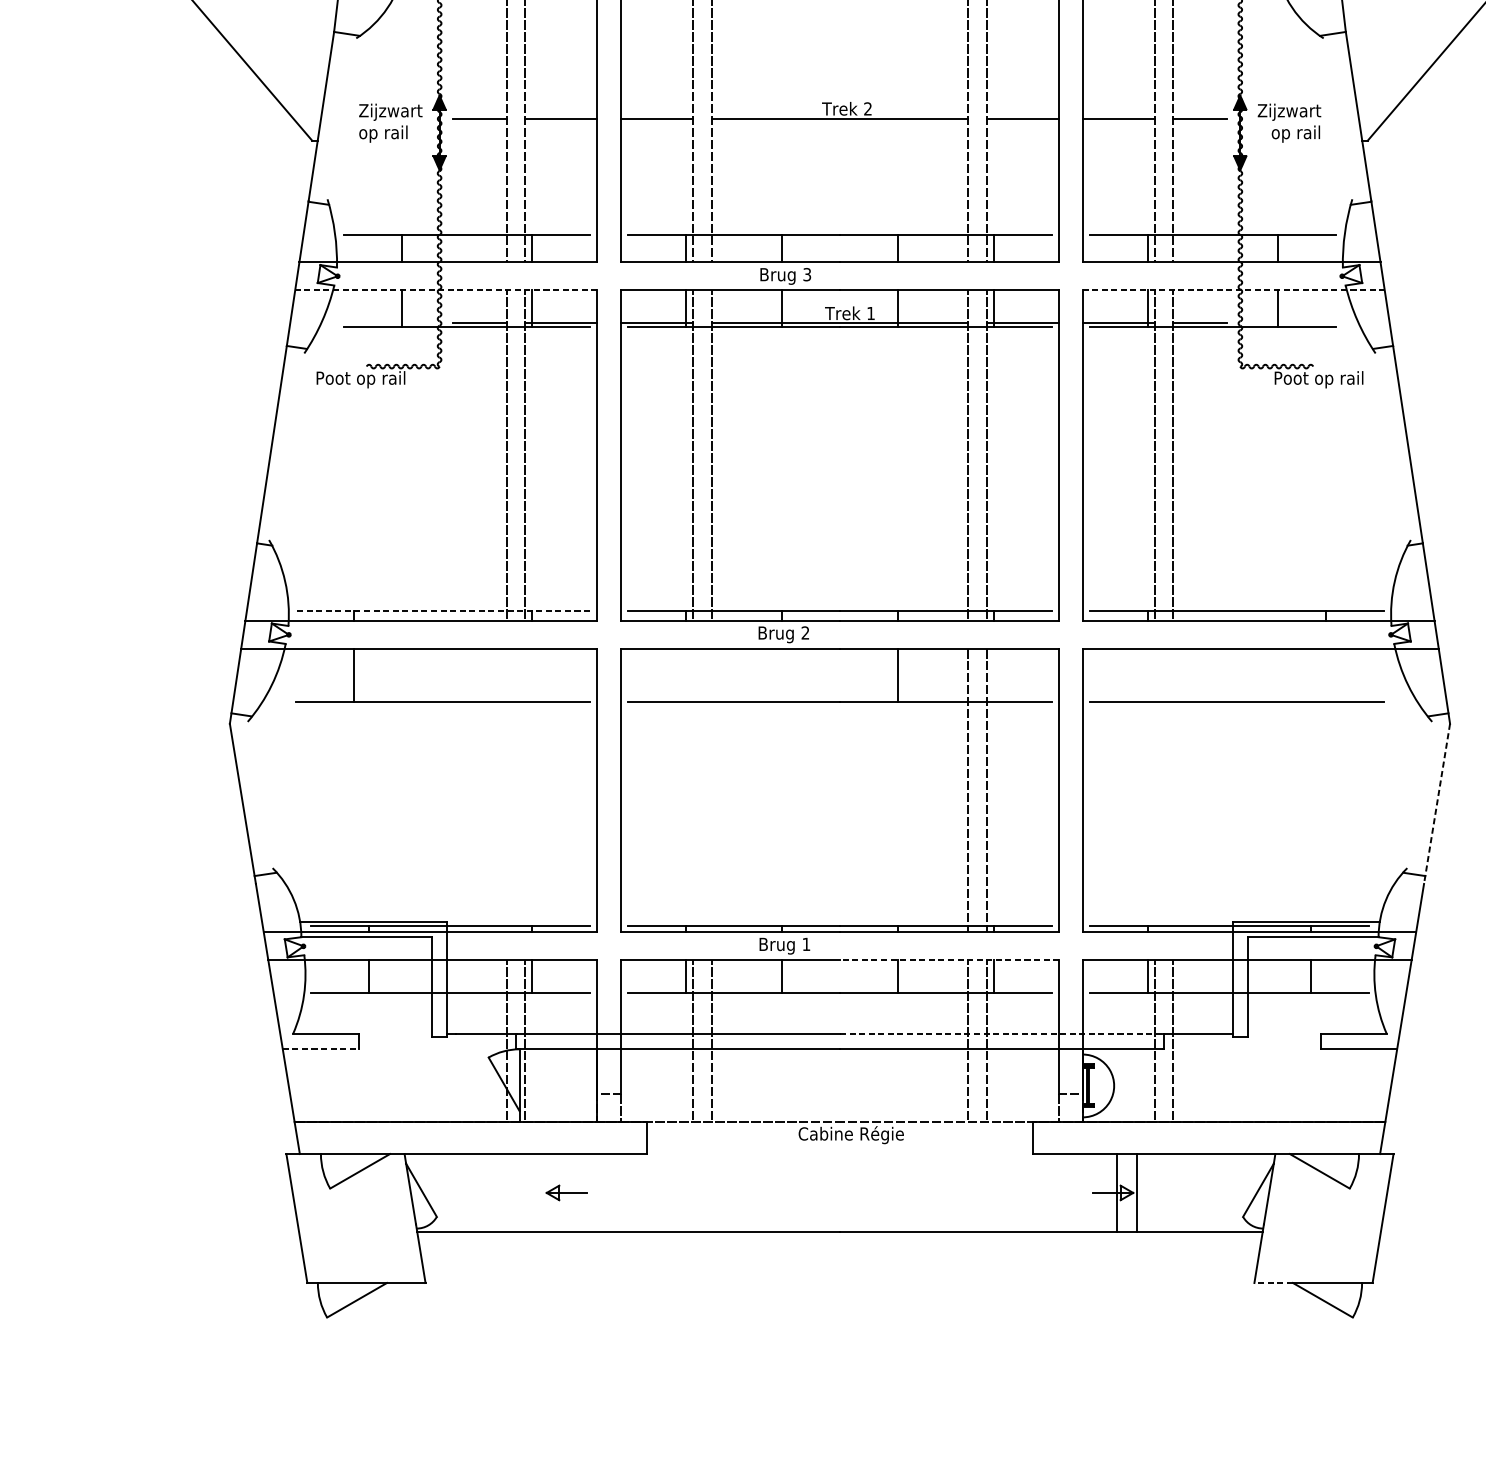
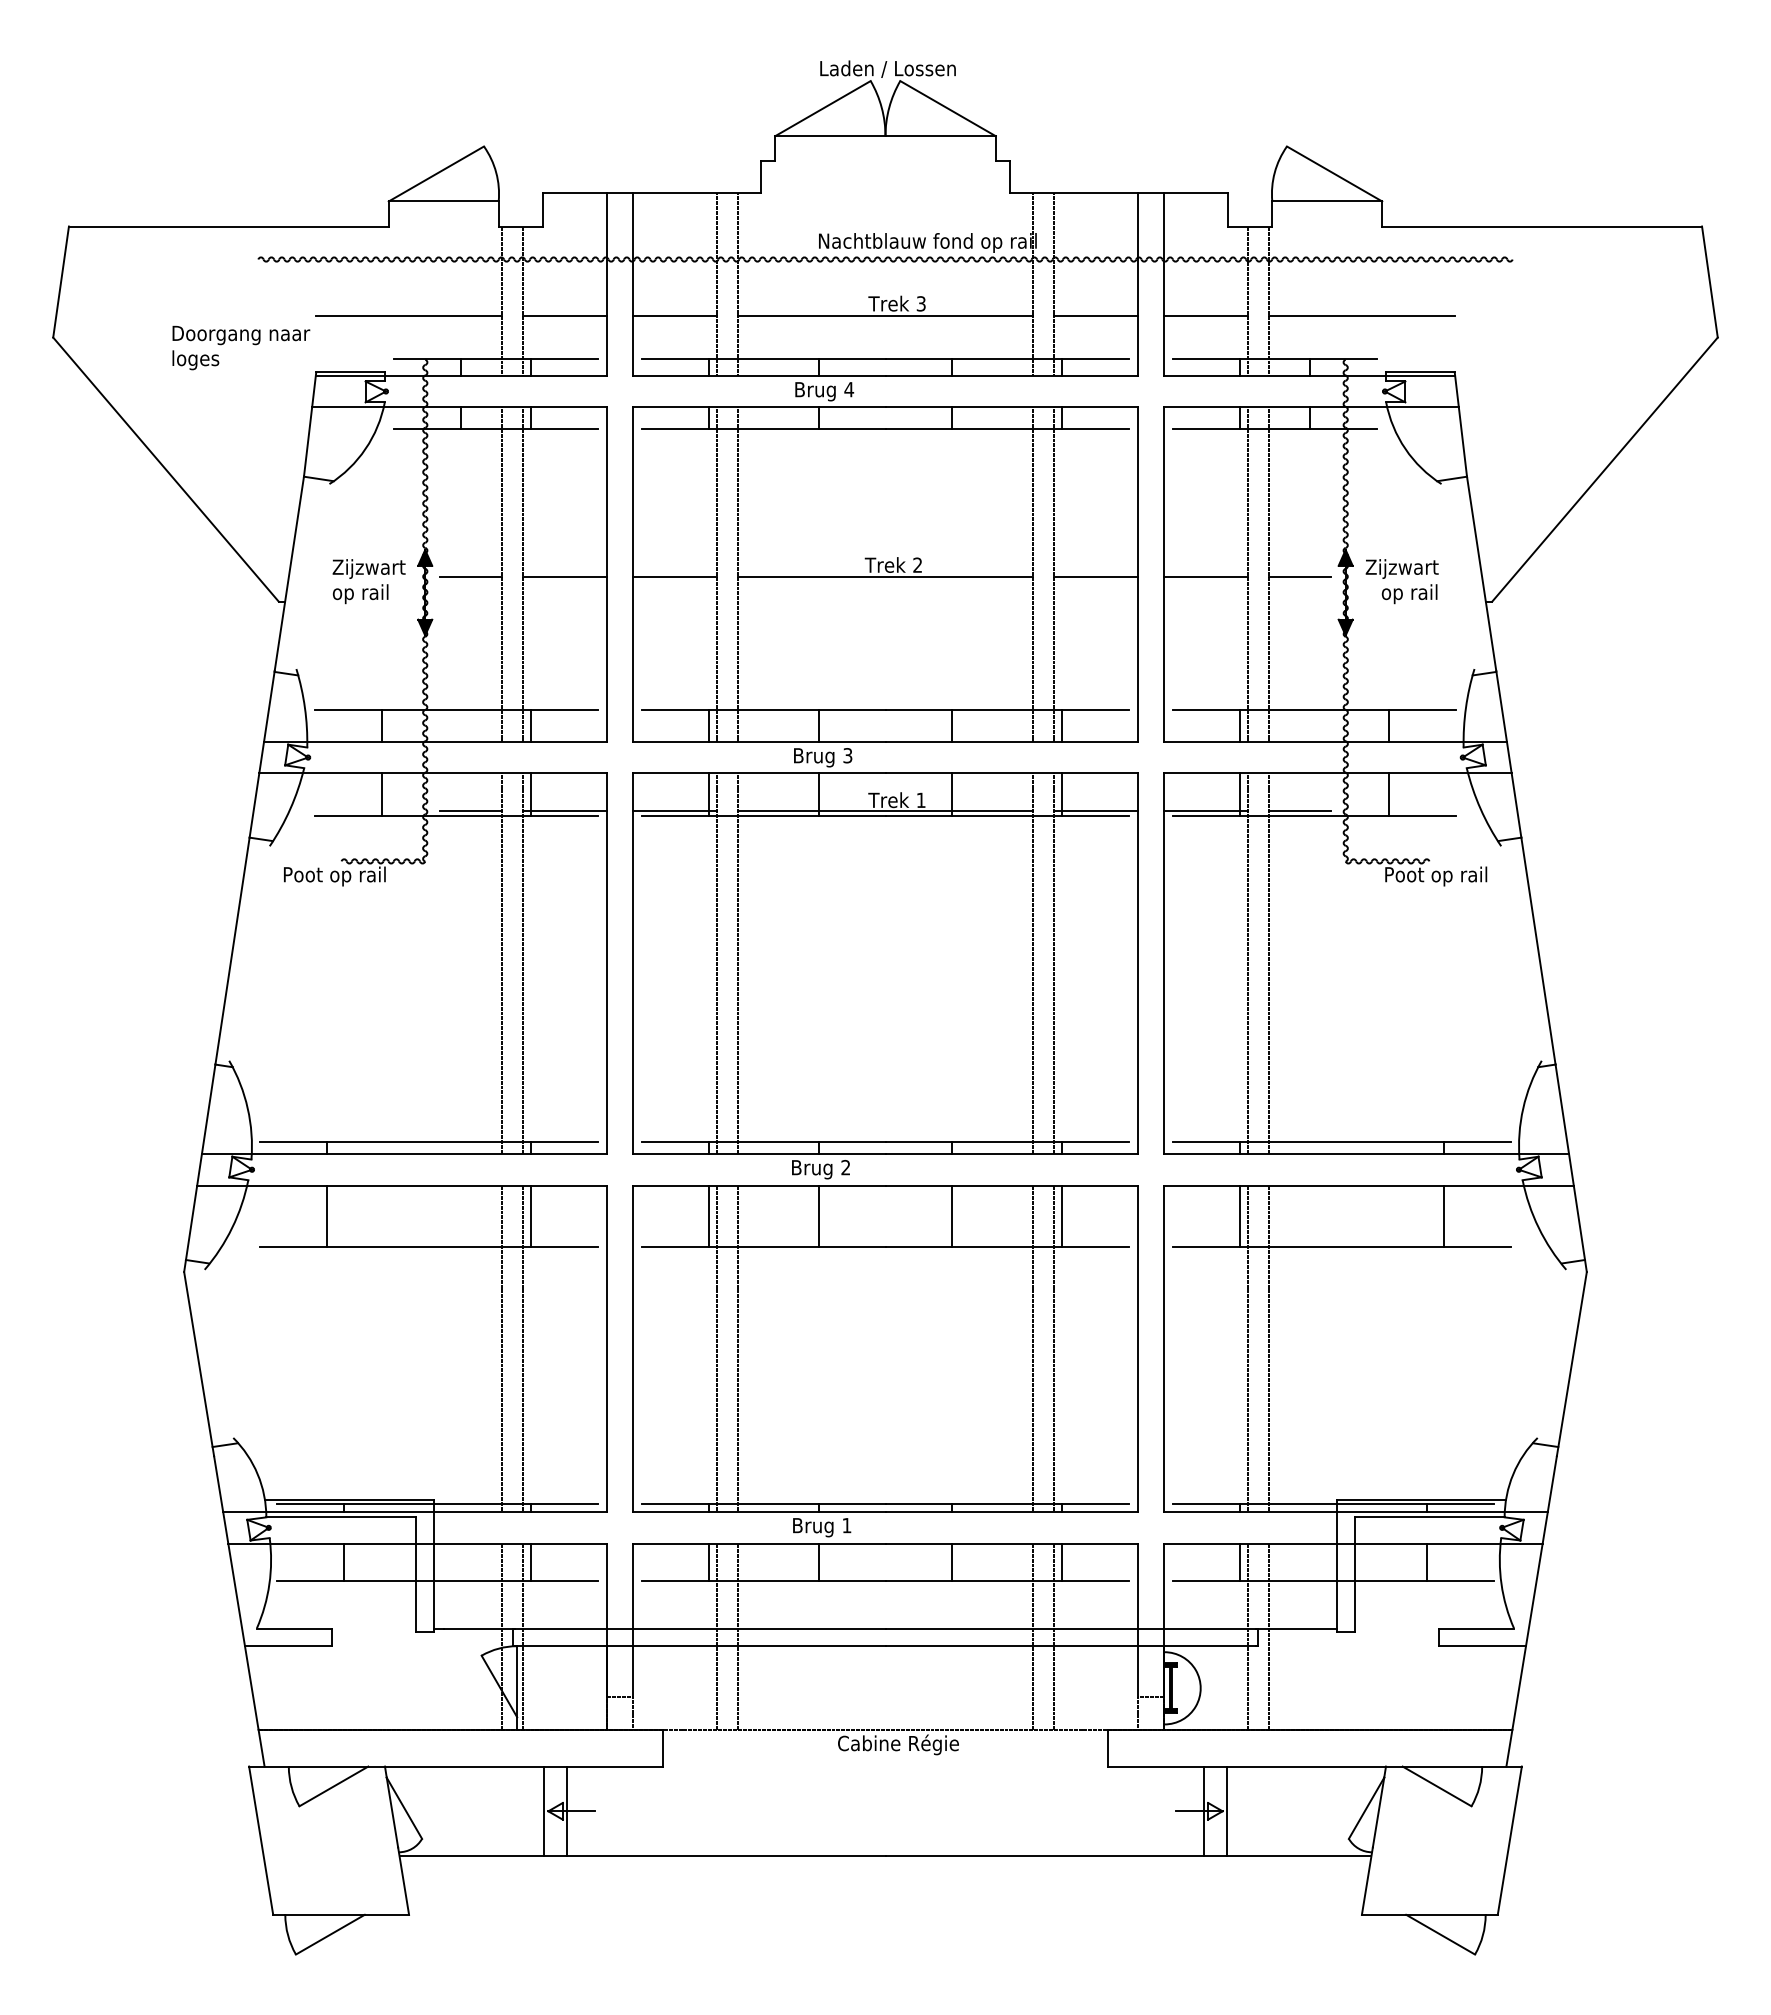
line: (445, 290) -> (432, 773), dashed -> solid
line: (1234, 290) -> (1338, 773), dashed -> solid
line: (443, 611) -> (429, 1142), dashed -> solid
line: (532, 675) -> (531, 1216), added
line: (686, 675) -> (708, 1216), added
line: (781, 675) -> (818, 1216), added
line: (993, 675) -> (1062, 1216), added
line: (1147, 675) -> (1239, 1216), added
line: (1325, 675) -> (1443, 1216), added
line: (506, 790) -> (502, 1348), added
line: (525, 790) -> (523, 1348), added
line: (693, 790) -> (717, 1348), added
line: (711, 790) -> (737, 1348), added
line: (1154, 790) -> (1247, 1348), added
line: (1173, 790) -> (1268, 1348), added
line: (1436, 804) -> (1571, 1364), dashed -> solid
line: (949, 959) -> (1011, 1543), dashed -> solid
line: (1001, 1033) -> (1071, 1628), dashed -> solid
line: (320, 1049) -> (288, 1646), dashed -> solid
line: (542, 1193) -> (543, 1811), added
line: (563, 1193) -> (567, 1811), added
line: (1273, 1282) -> (1383, 1914), dashed -> solid

